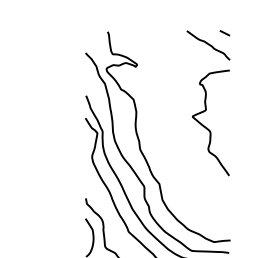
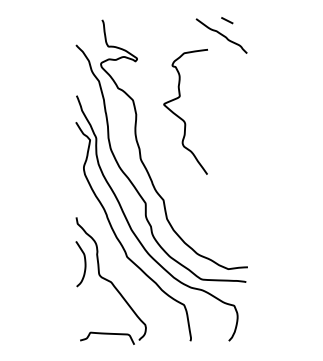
line: (225, 33) -> (227, 20), moved
curve: (207, 127) -> (181, 117), moved

